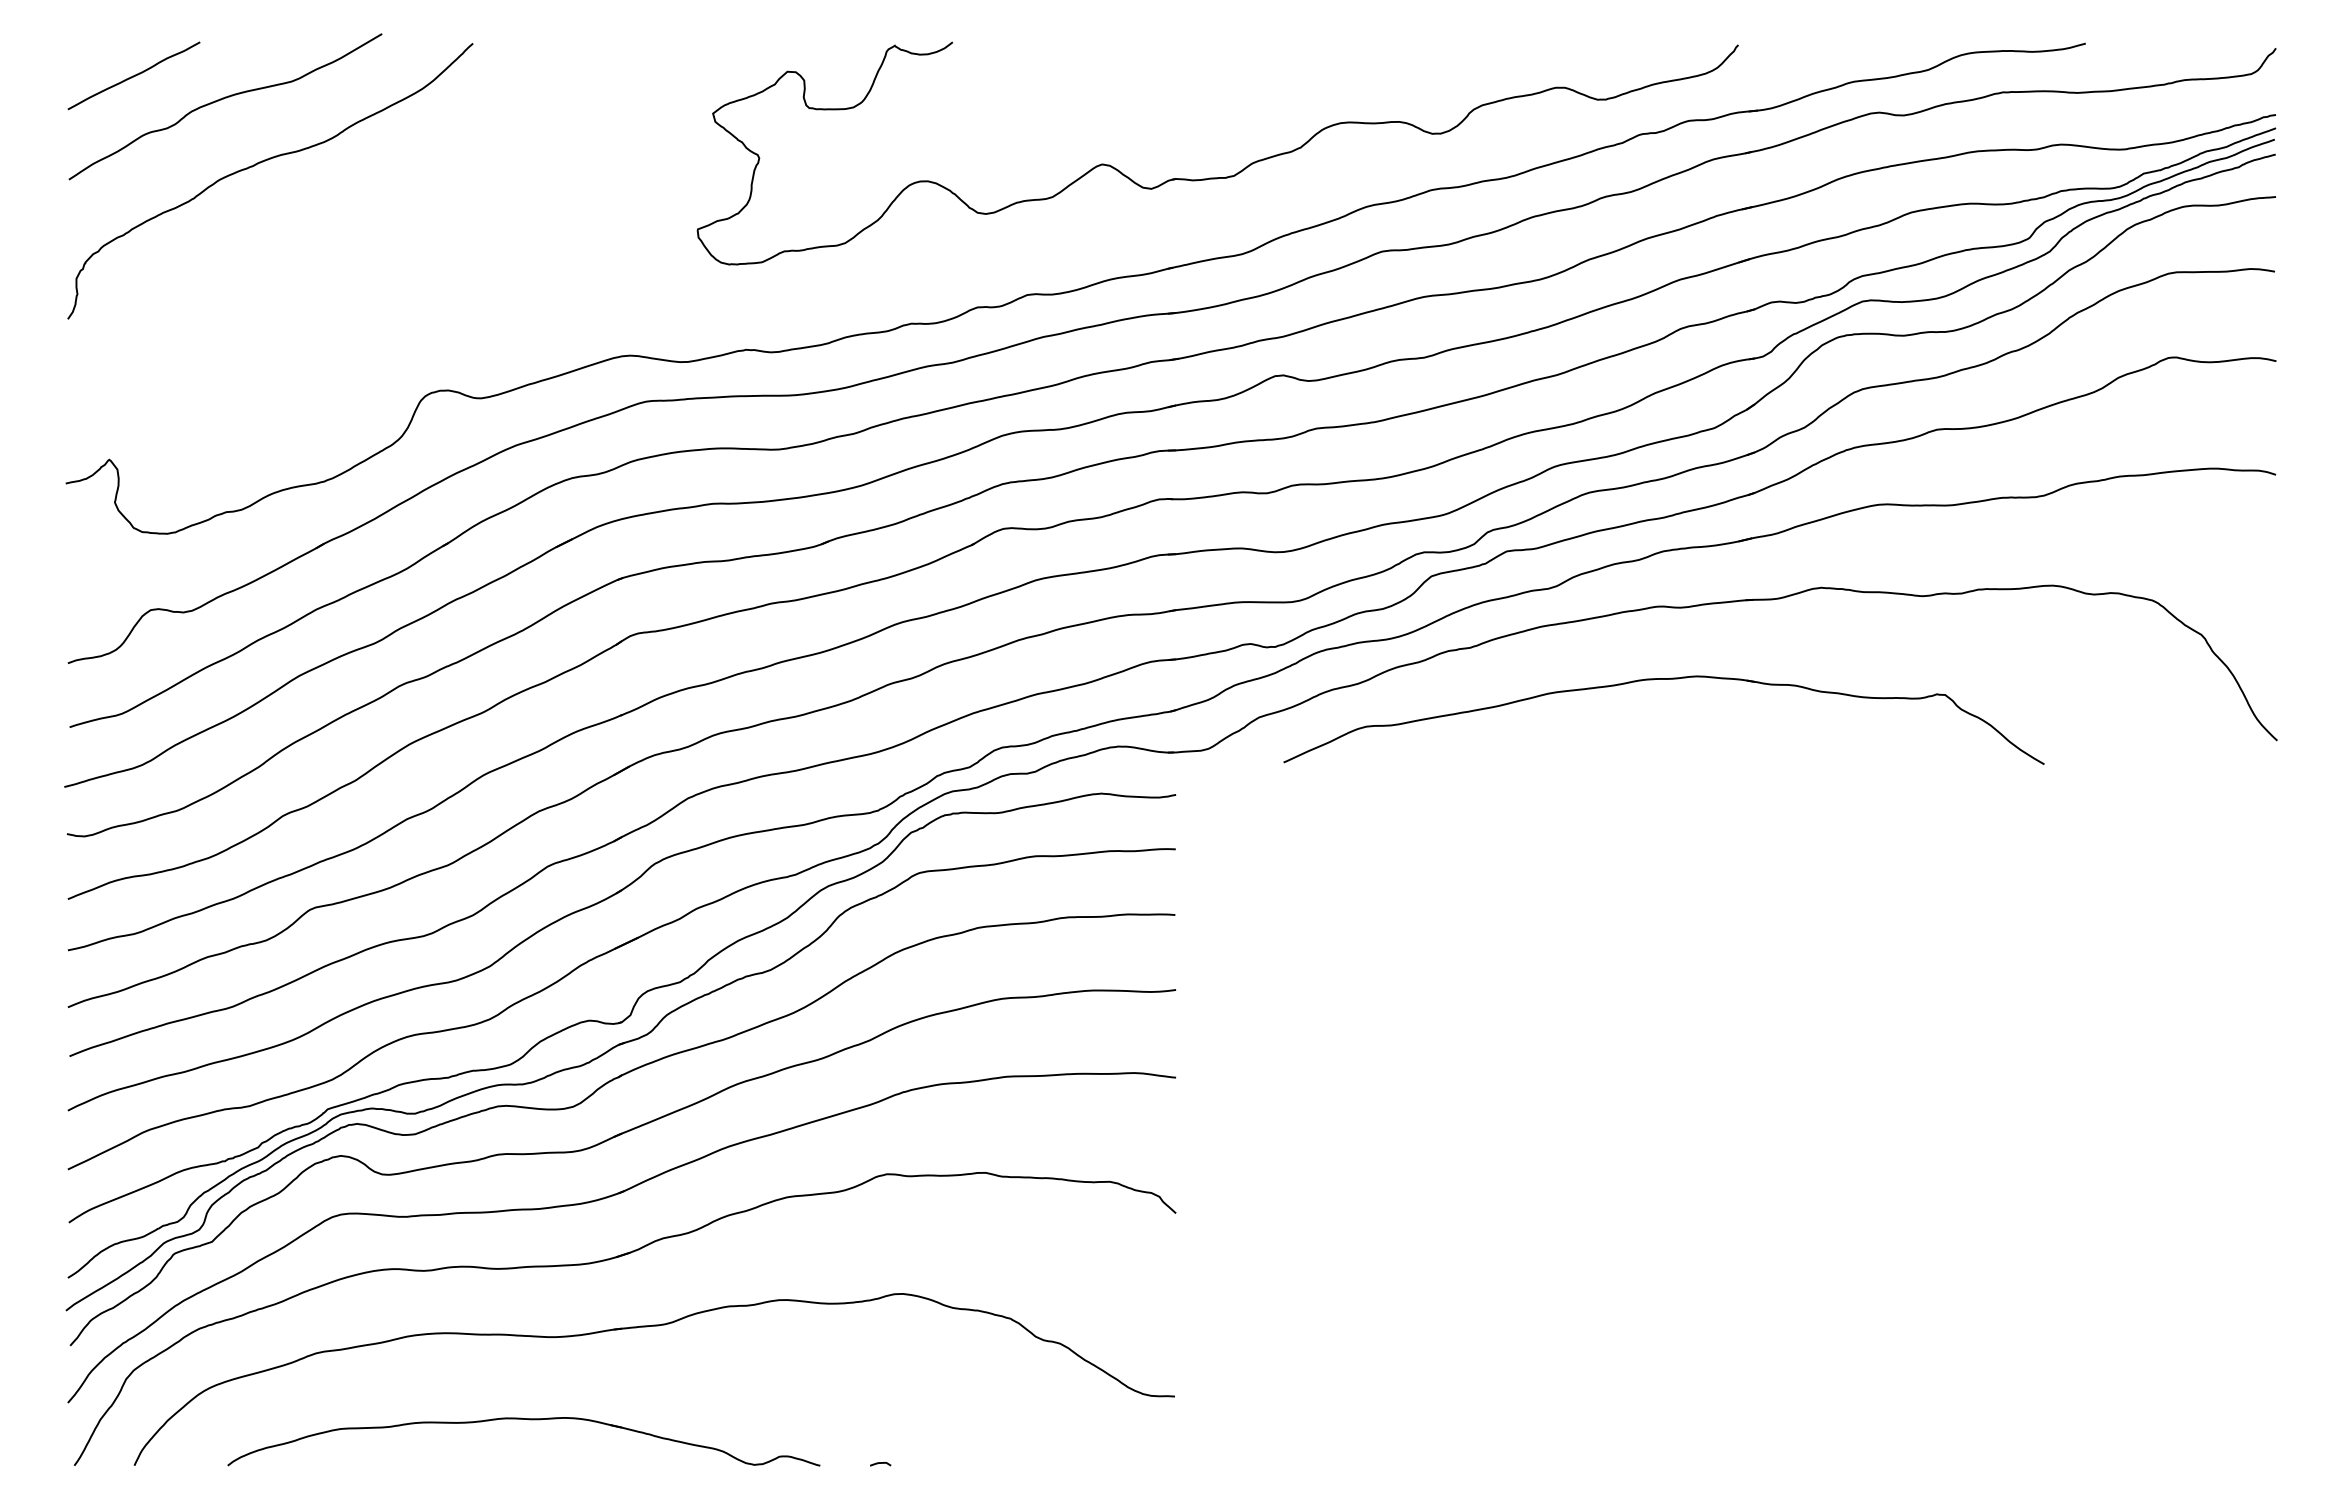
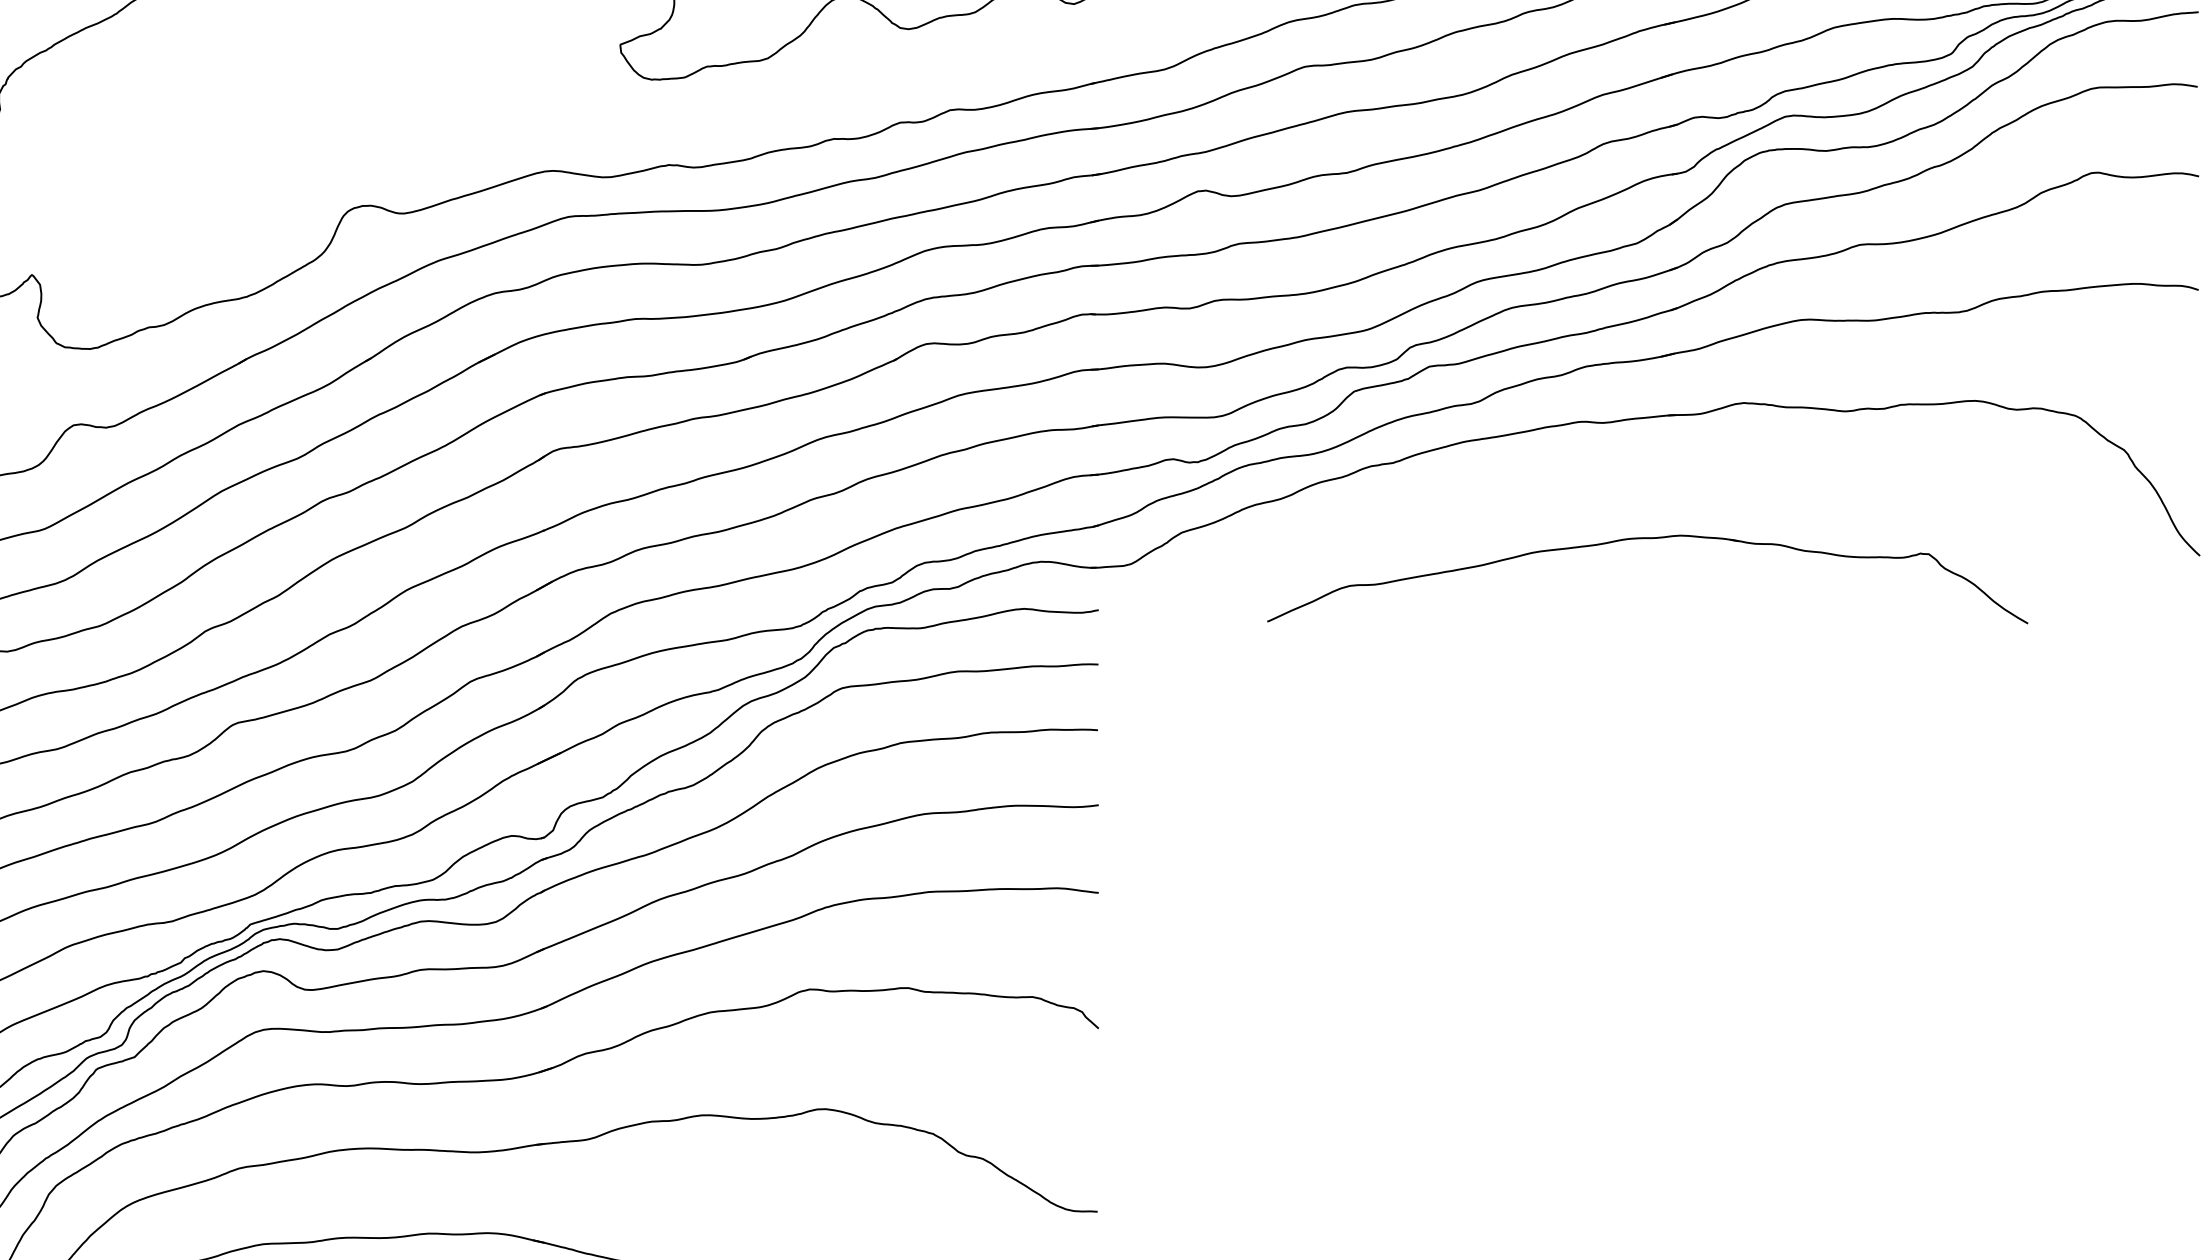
part: (1663, 679) -> (1647, 538), moved

